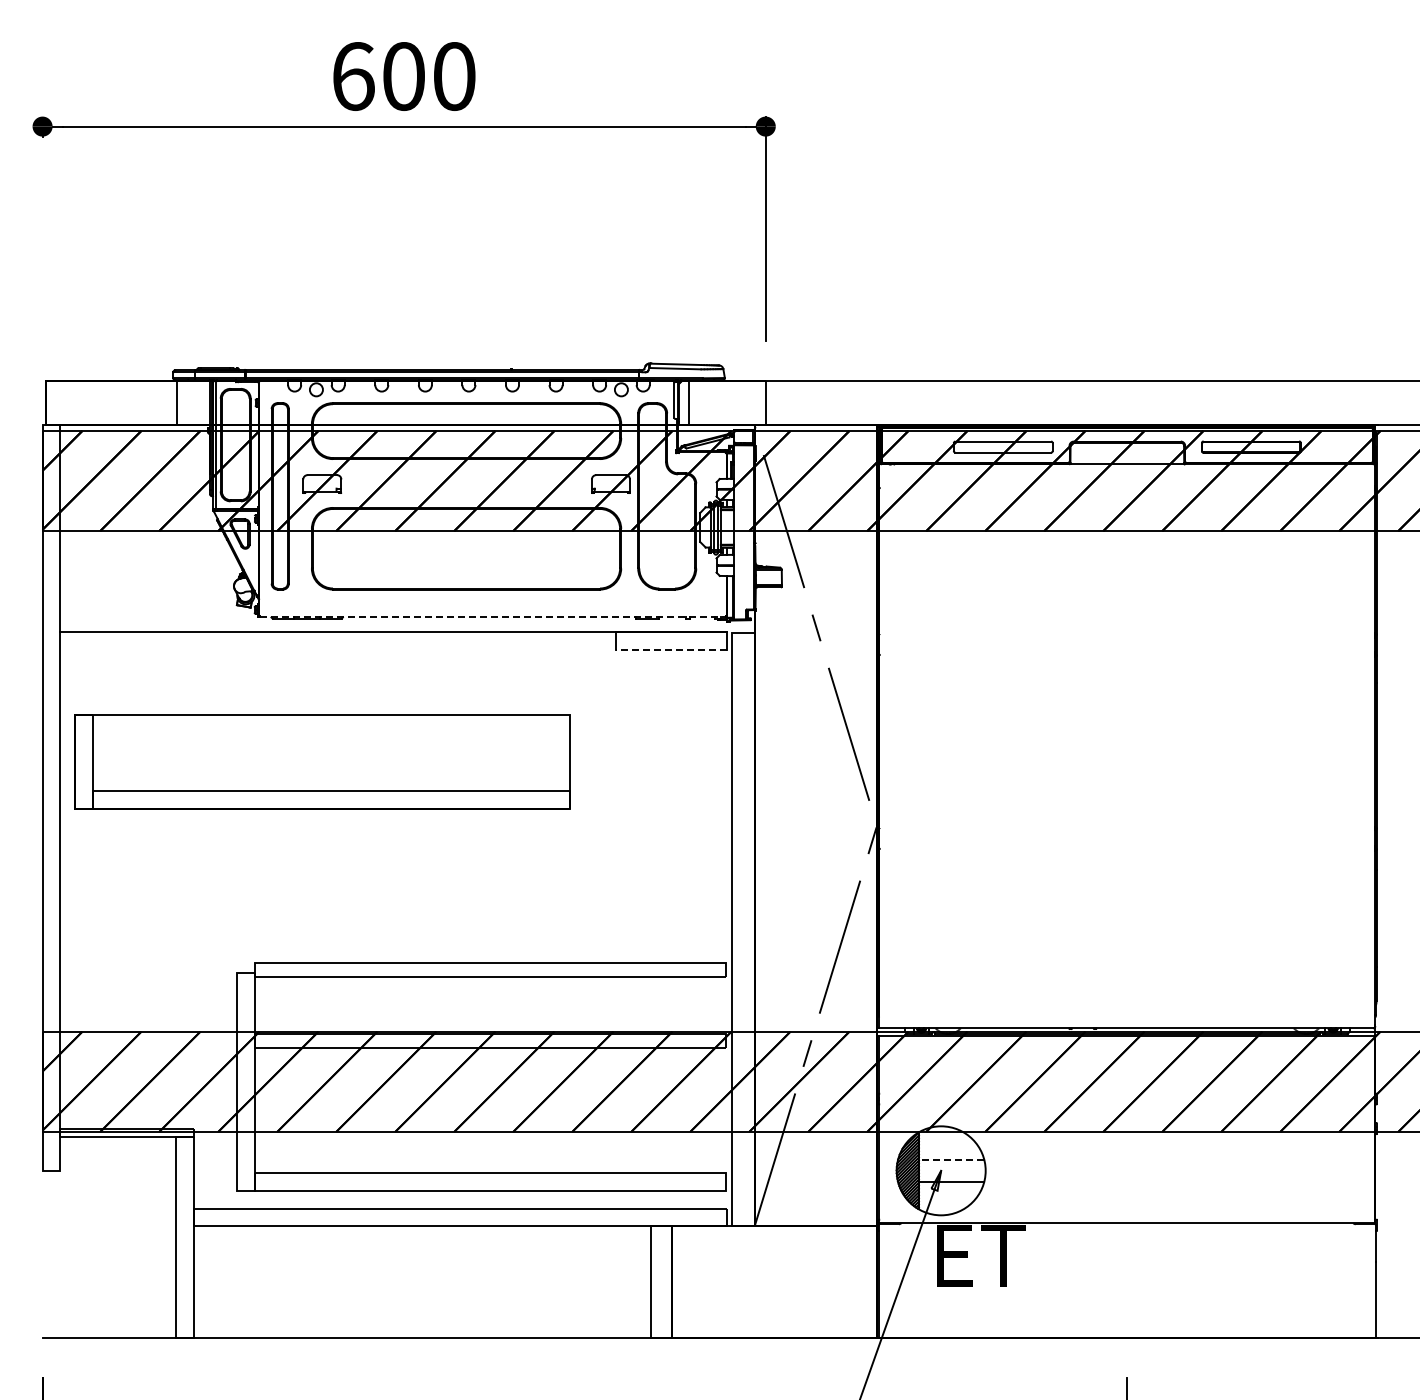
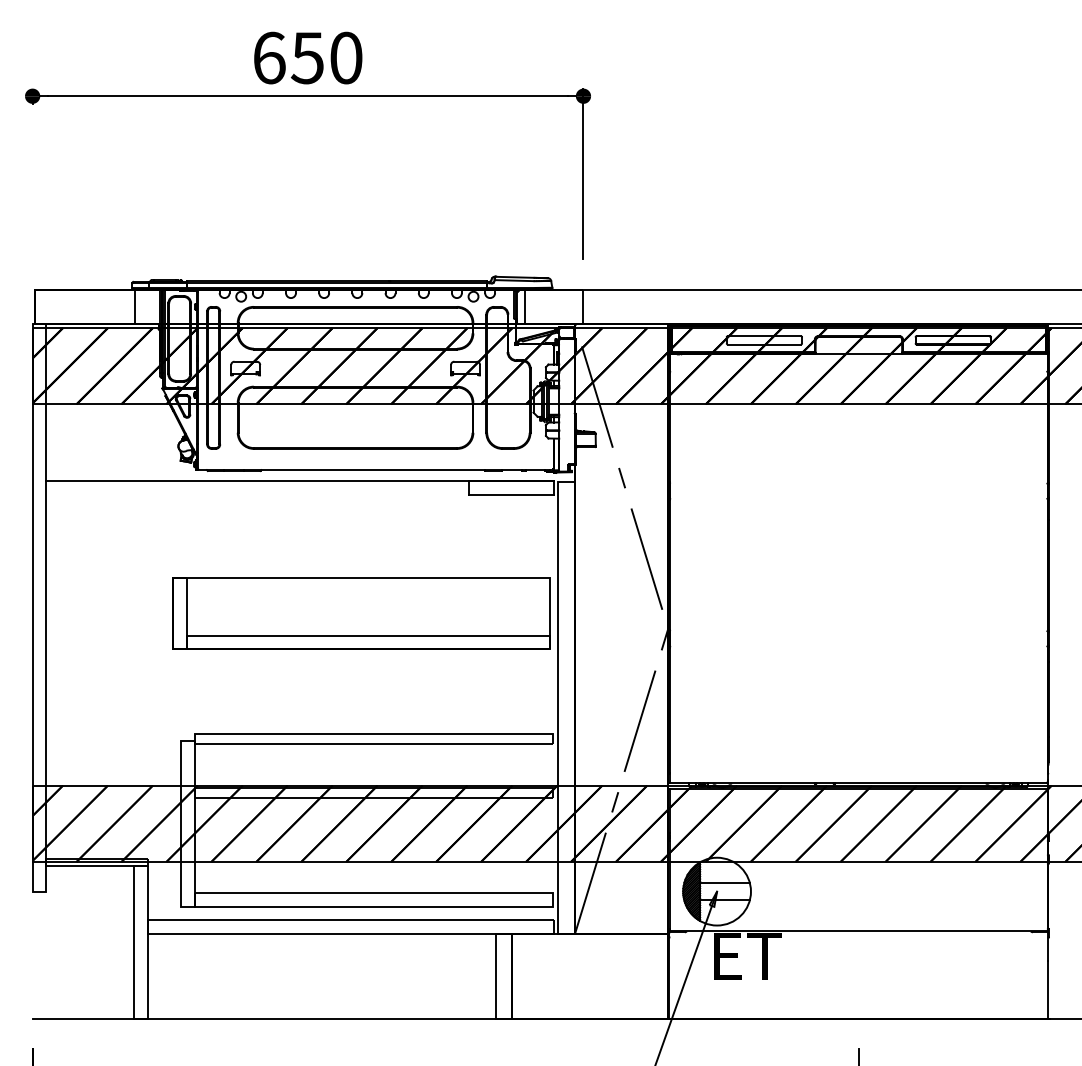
text: (402, 76) -> (306, 58), 600 -> 650
line: (493, 617) -> (376, 470), dashed -> solid
line: (671, 650) -> (511, 495), dashed -> solid
part: (322, 761) -> (361, 613), moved
line: (951, 1159) -> (724, 883), dashed -> solid

